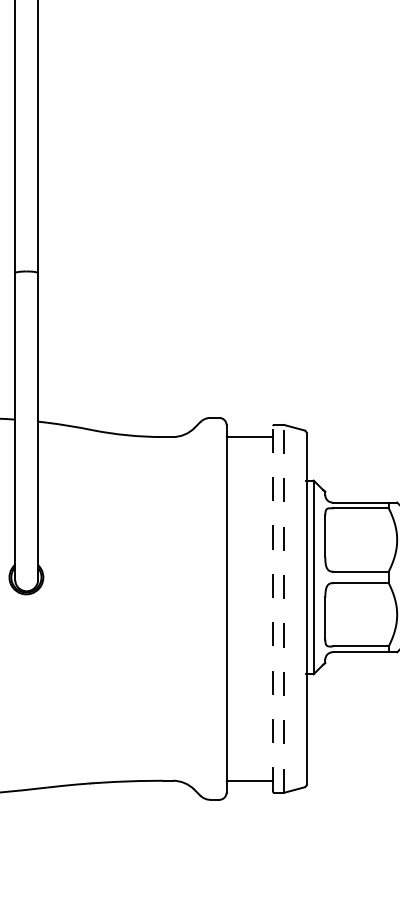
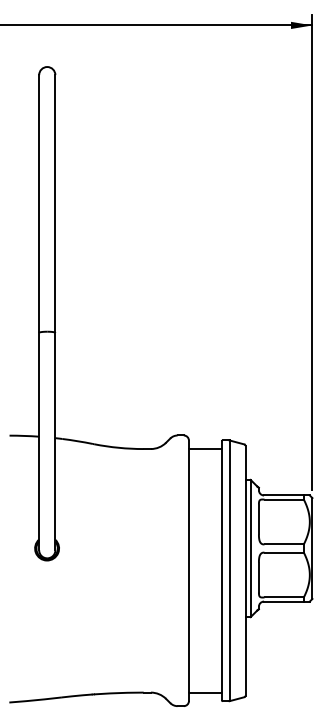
line: (272, 608) -> (221, 570), dashed -> solid
line: (283, 608) -> (229, 570), dashed -> solid

